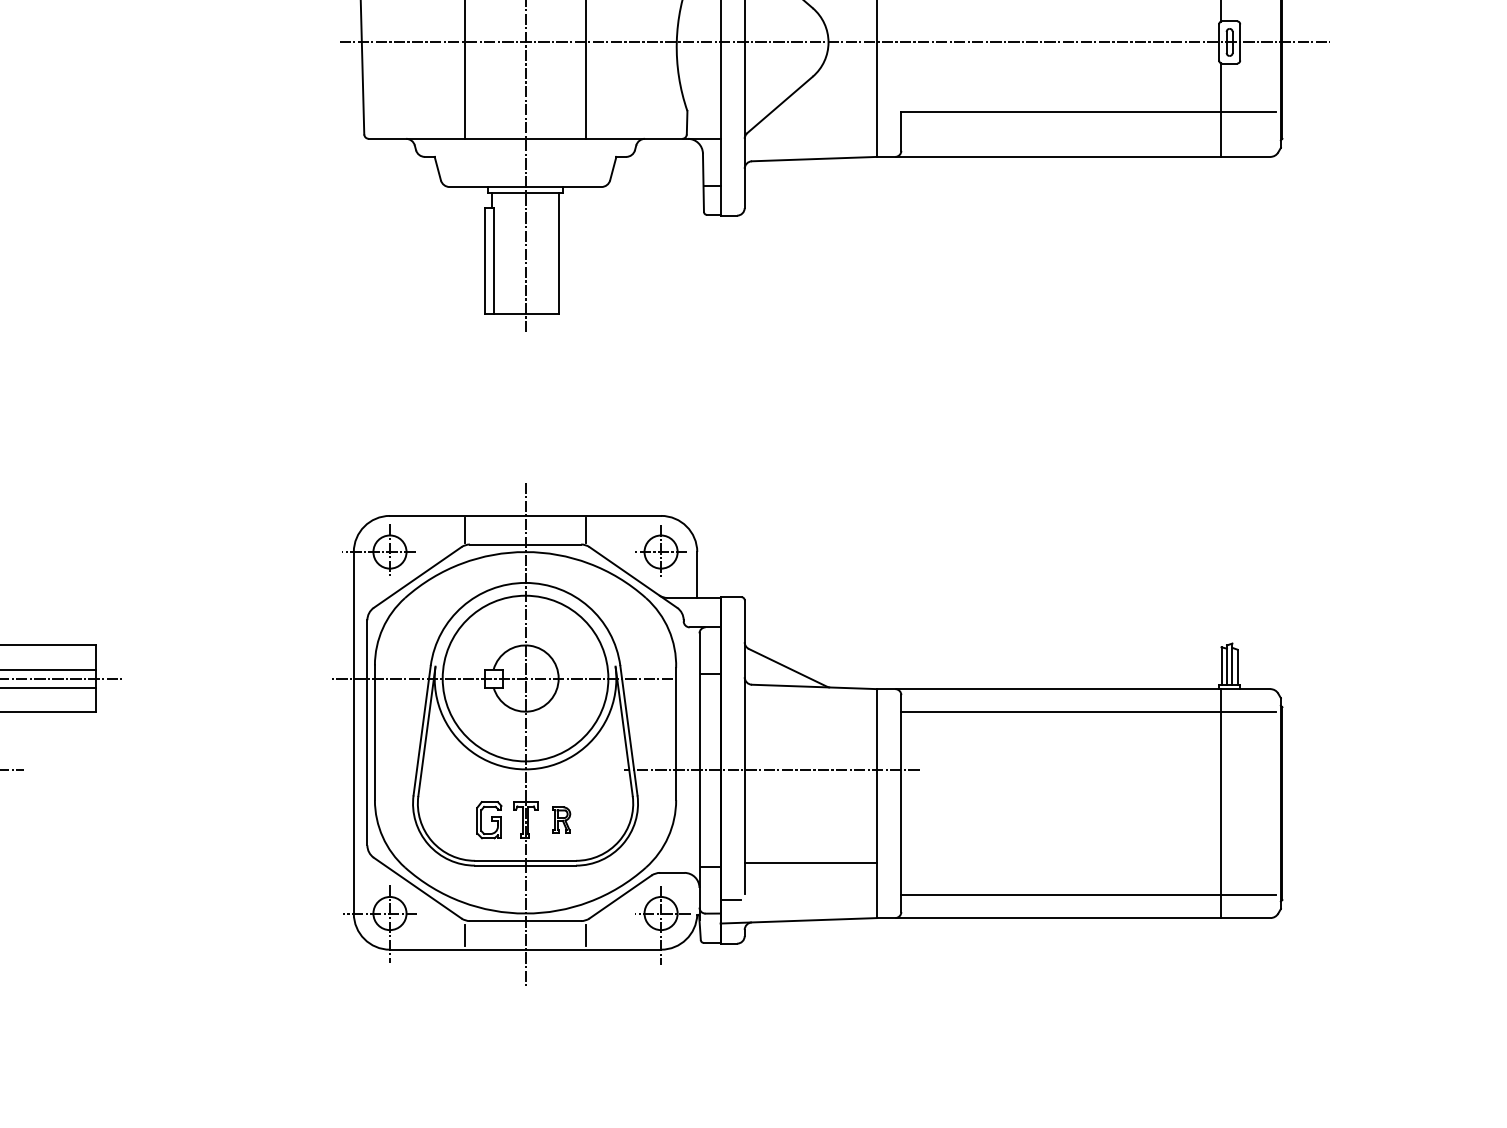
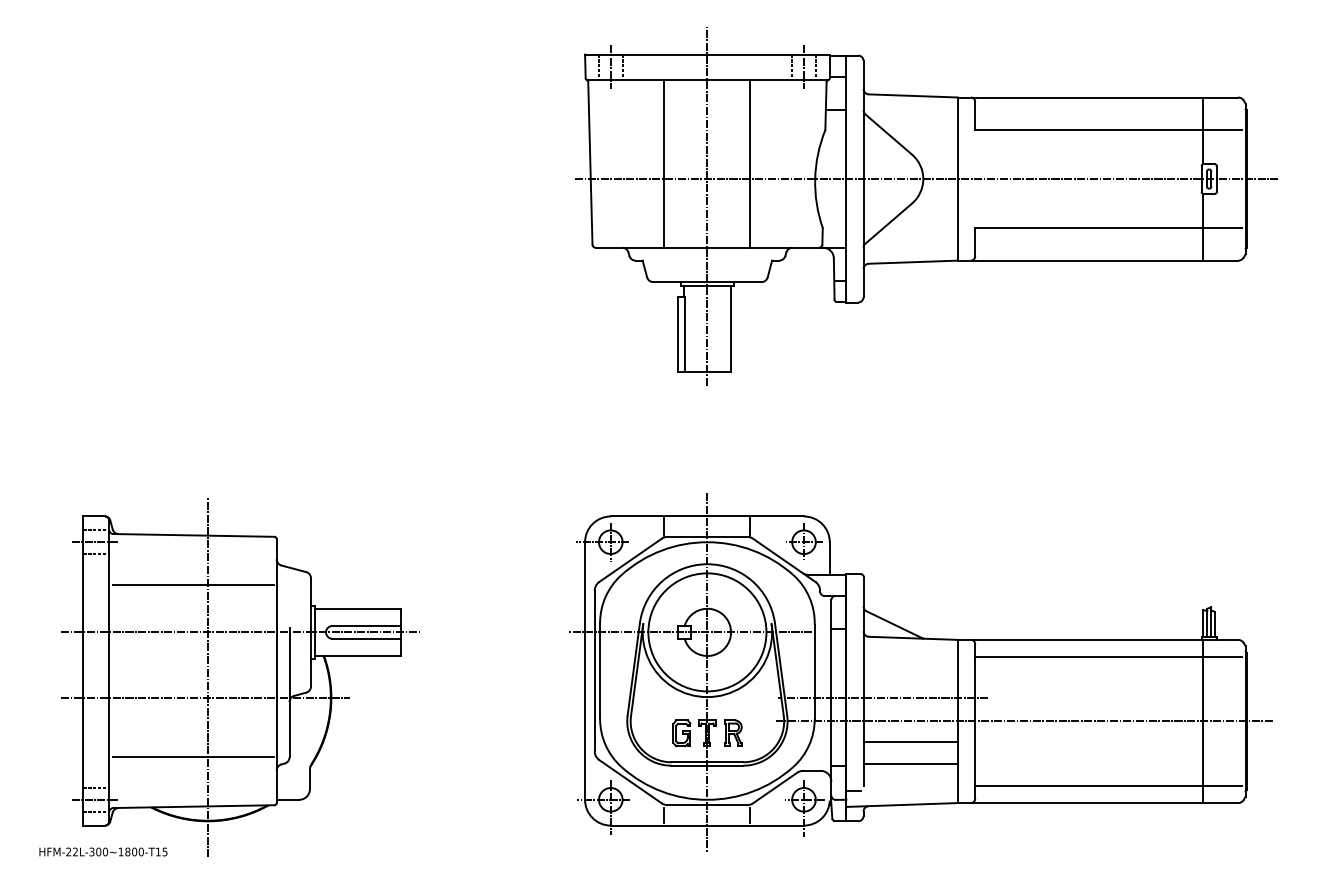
line: (970, 803) -> (1024, 721), added
part: (562, 819) -> (733, 732), size x1.43
line: (810, 831) -> (910, 741), added

